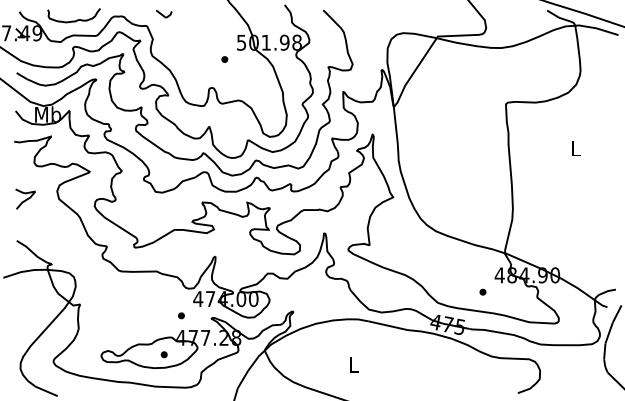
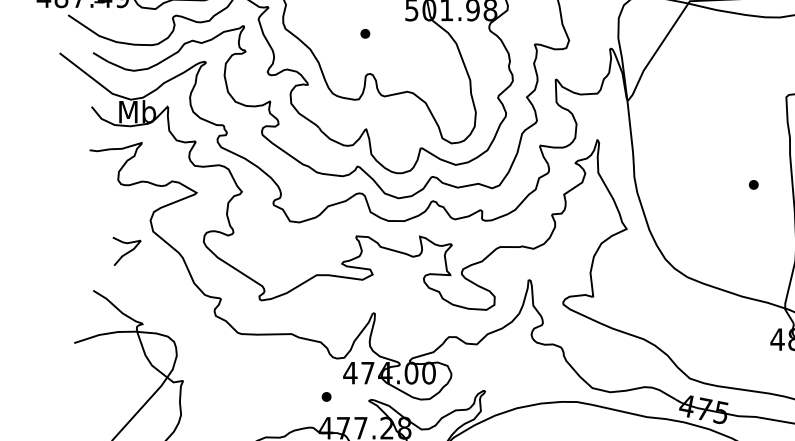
part: (224, 59) -> (364, 33), moved
curve: (26, 198) -> (128, 250), moved
part: (482, 291) -> (753, 183), moved

